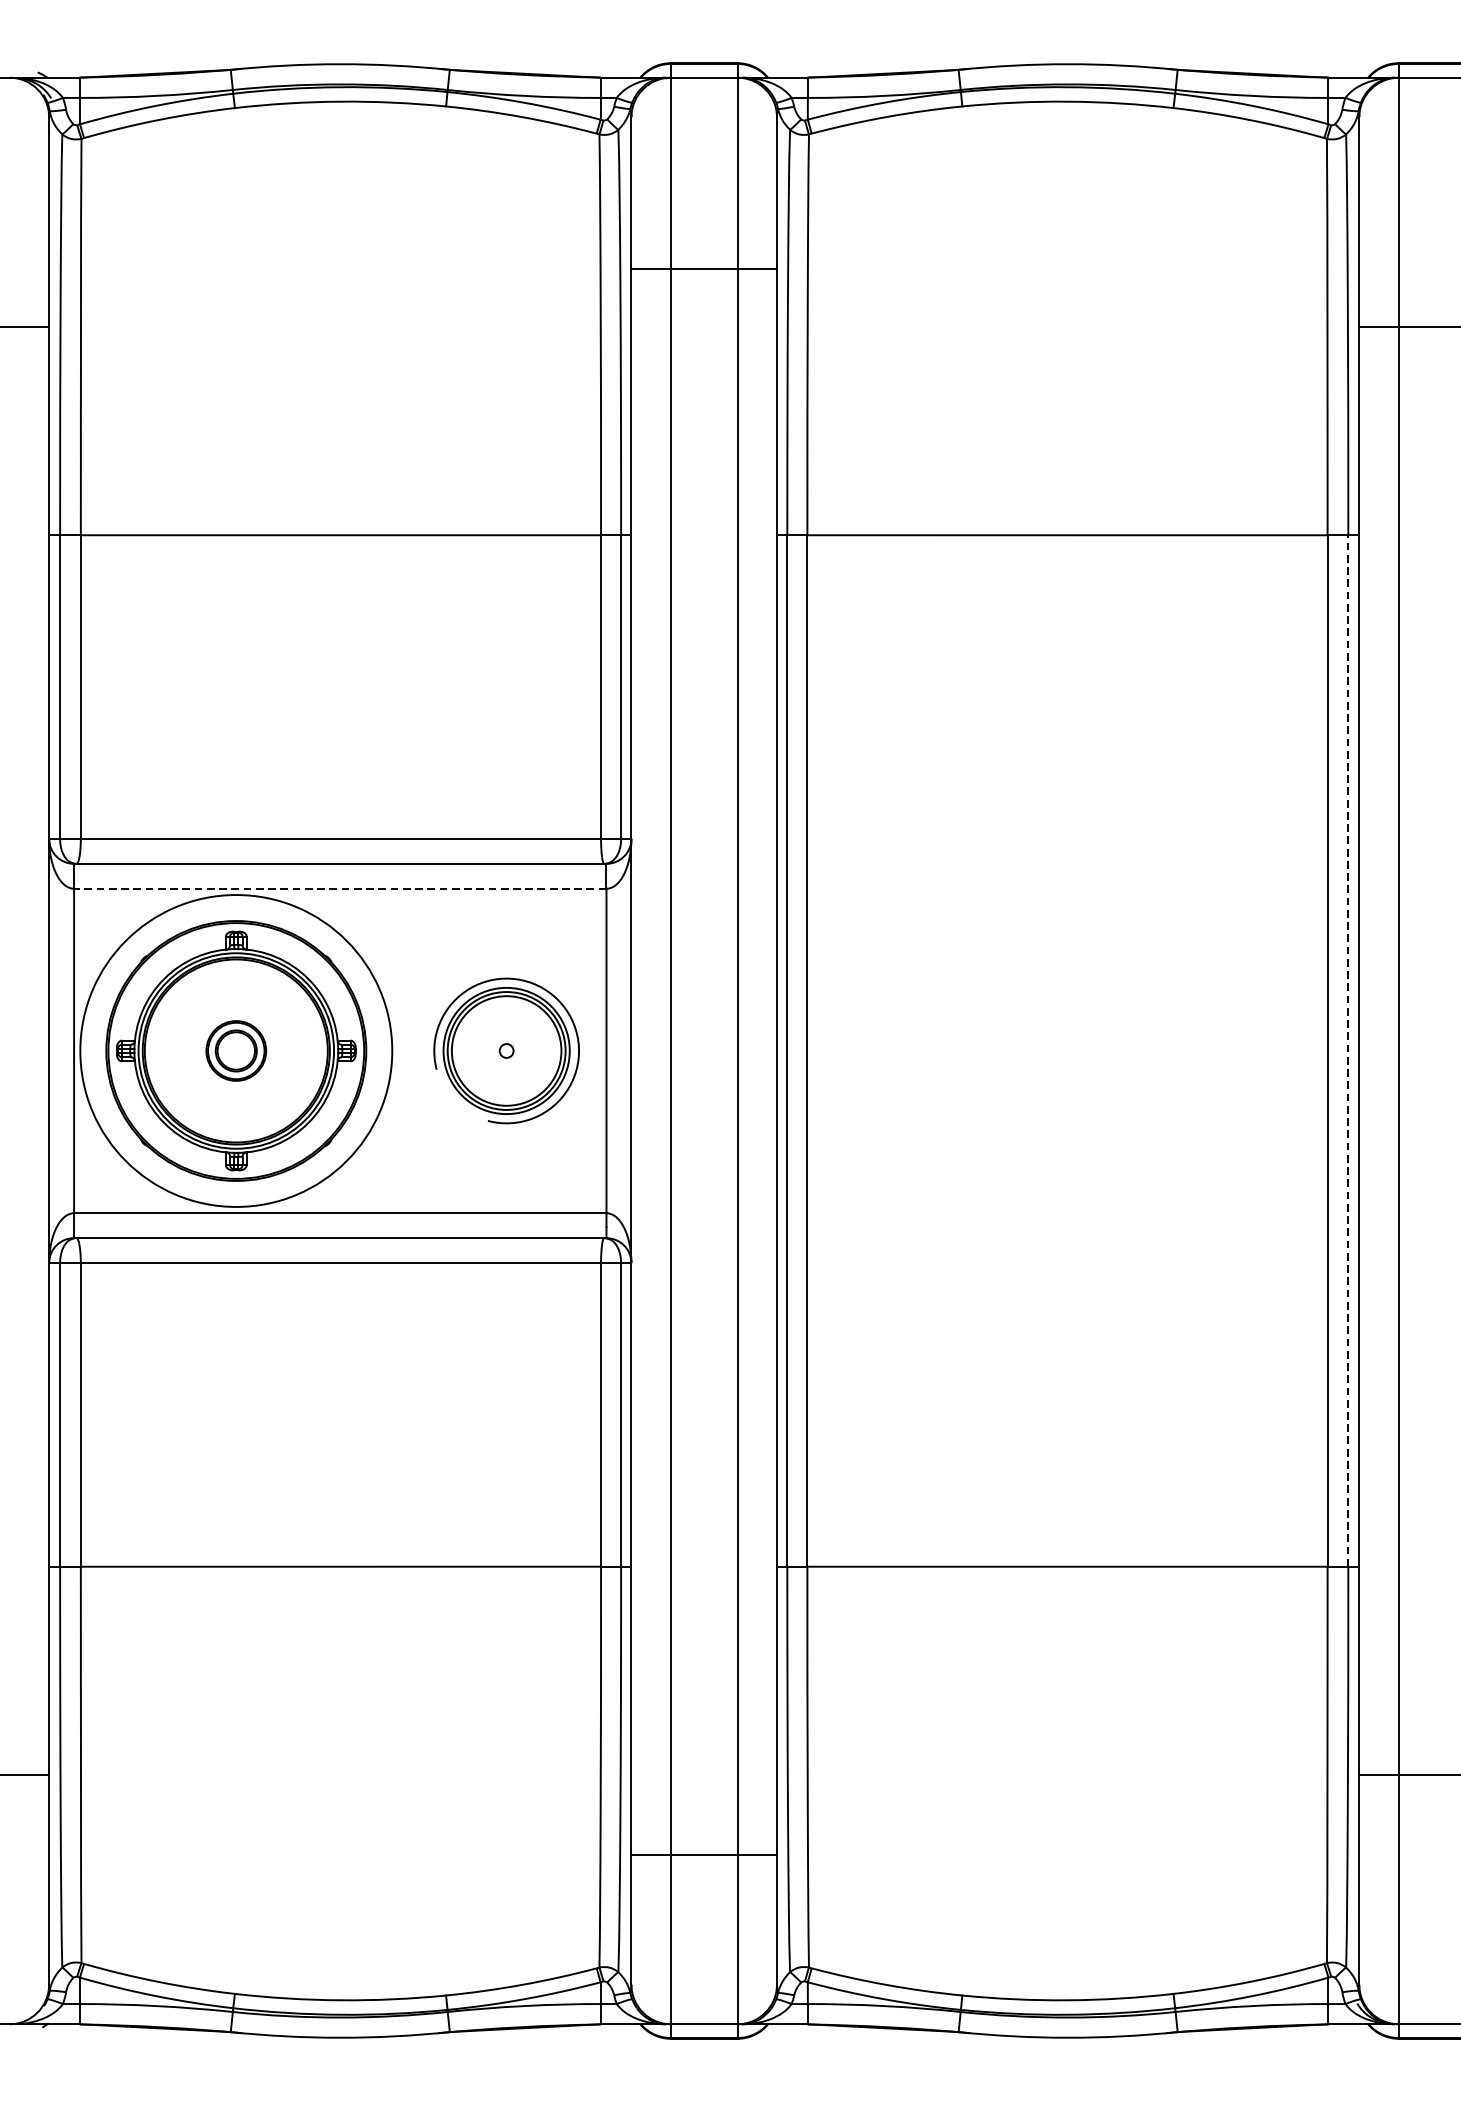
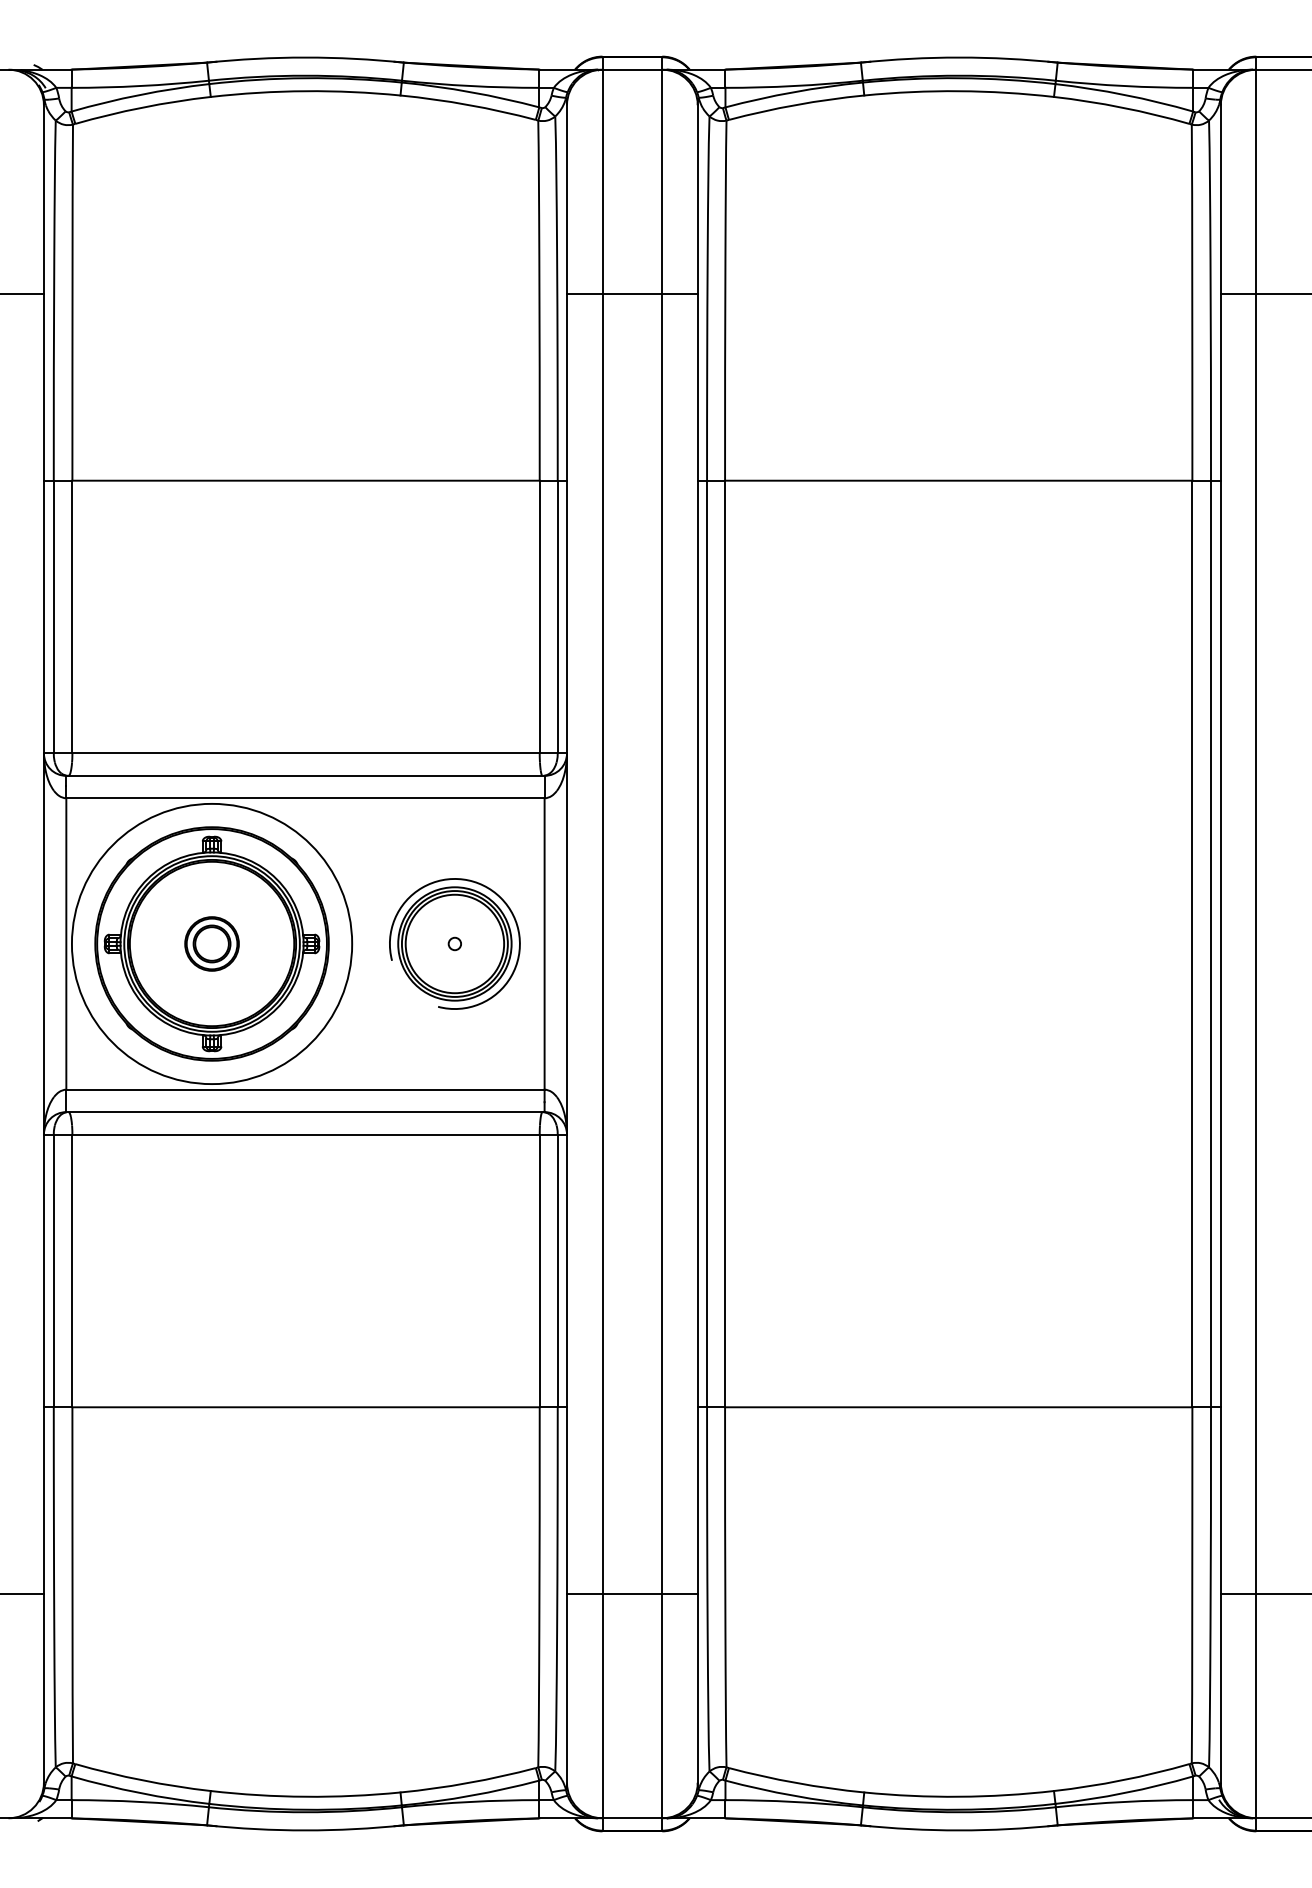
line: (704, 268) -> (632, 293), moved
line: (339, 889) -> (304, 798), dashed -> solid
line: (1347, 1050) -> (1210, 943), dashed -> solid
line: (704, 1855) -> (632, 1594), moved

